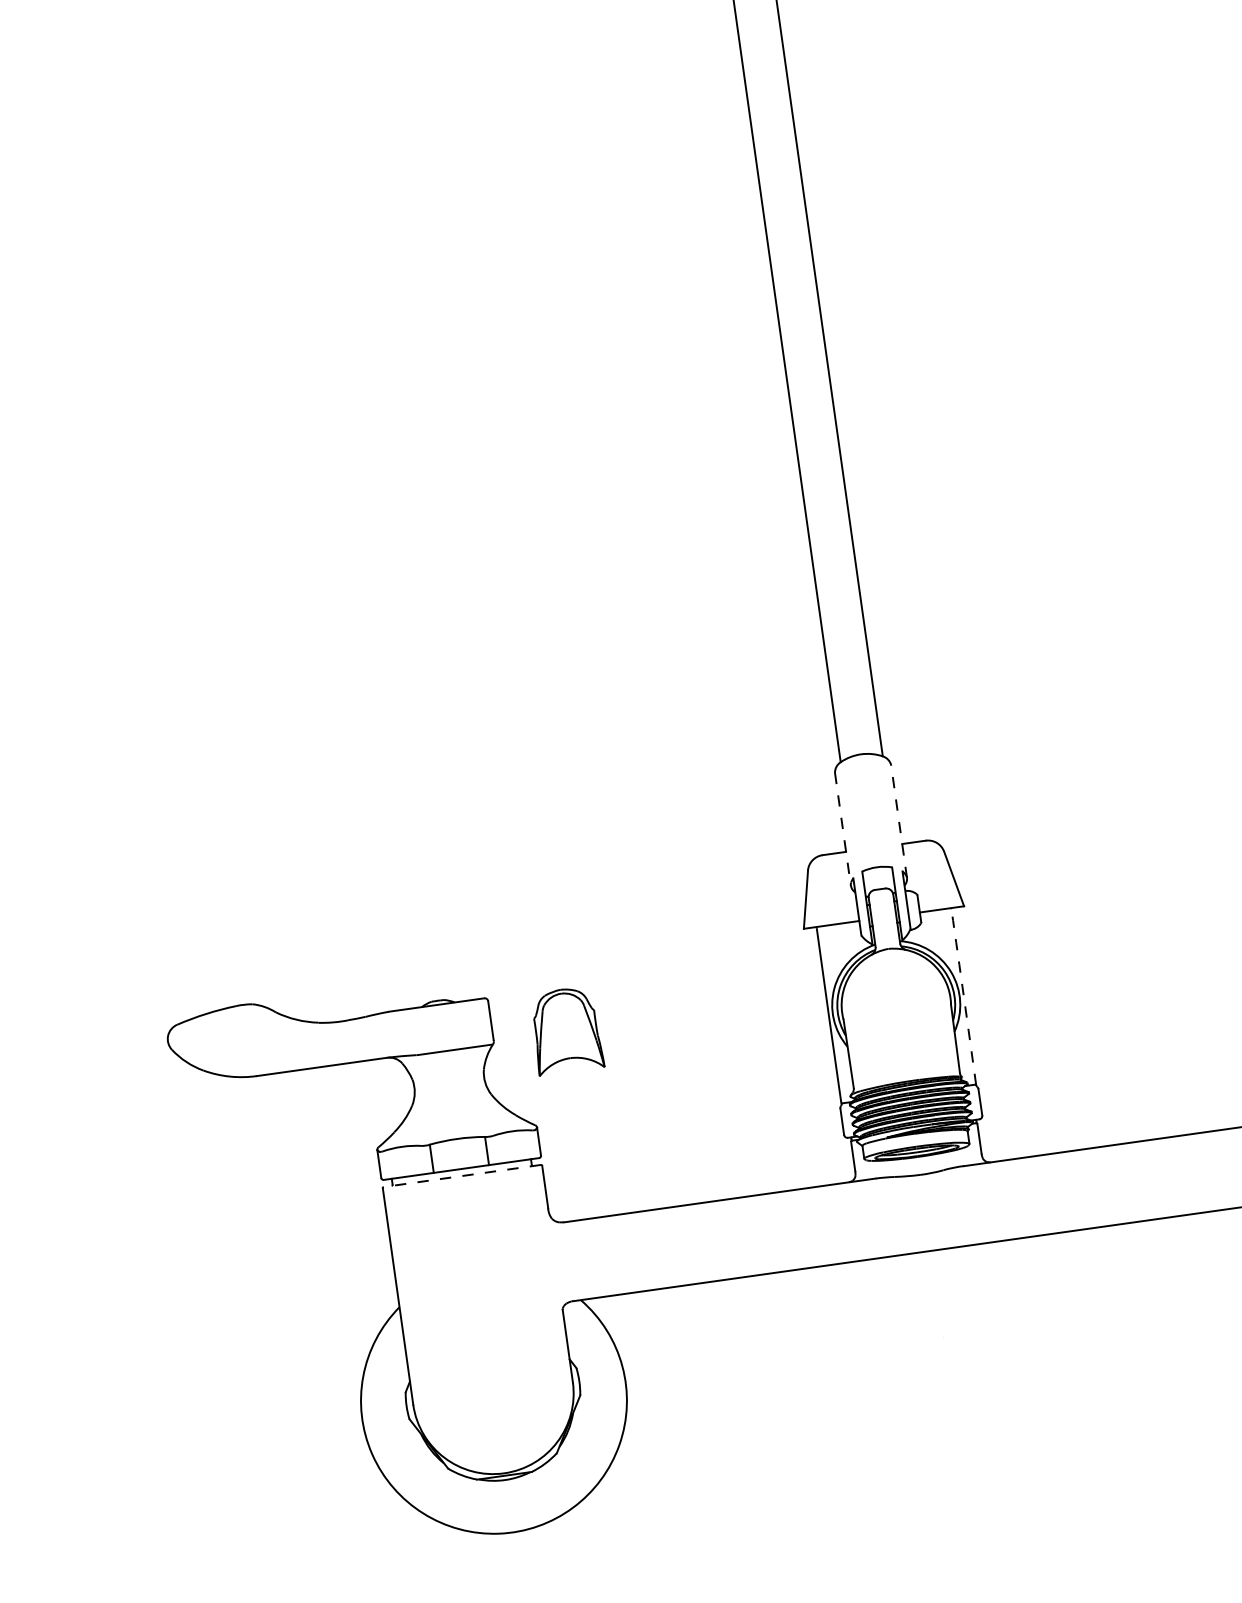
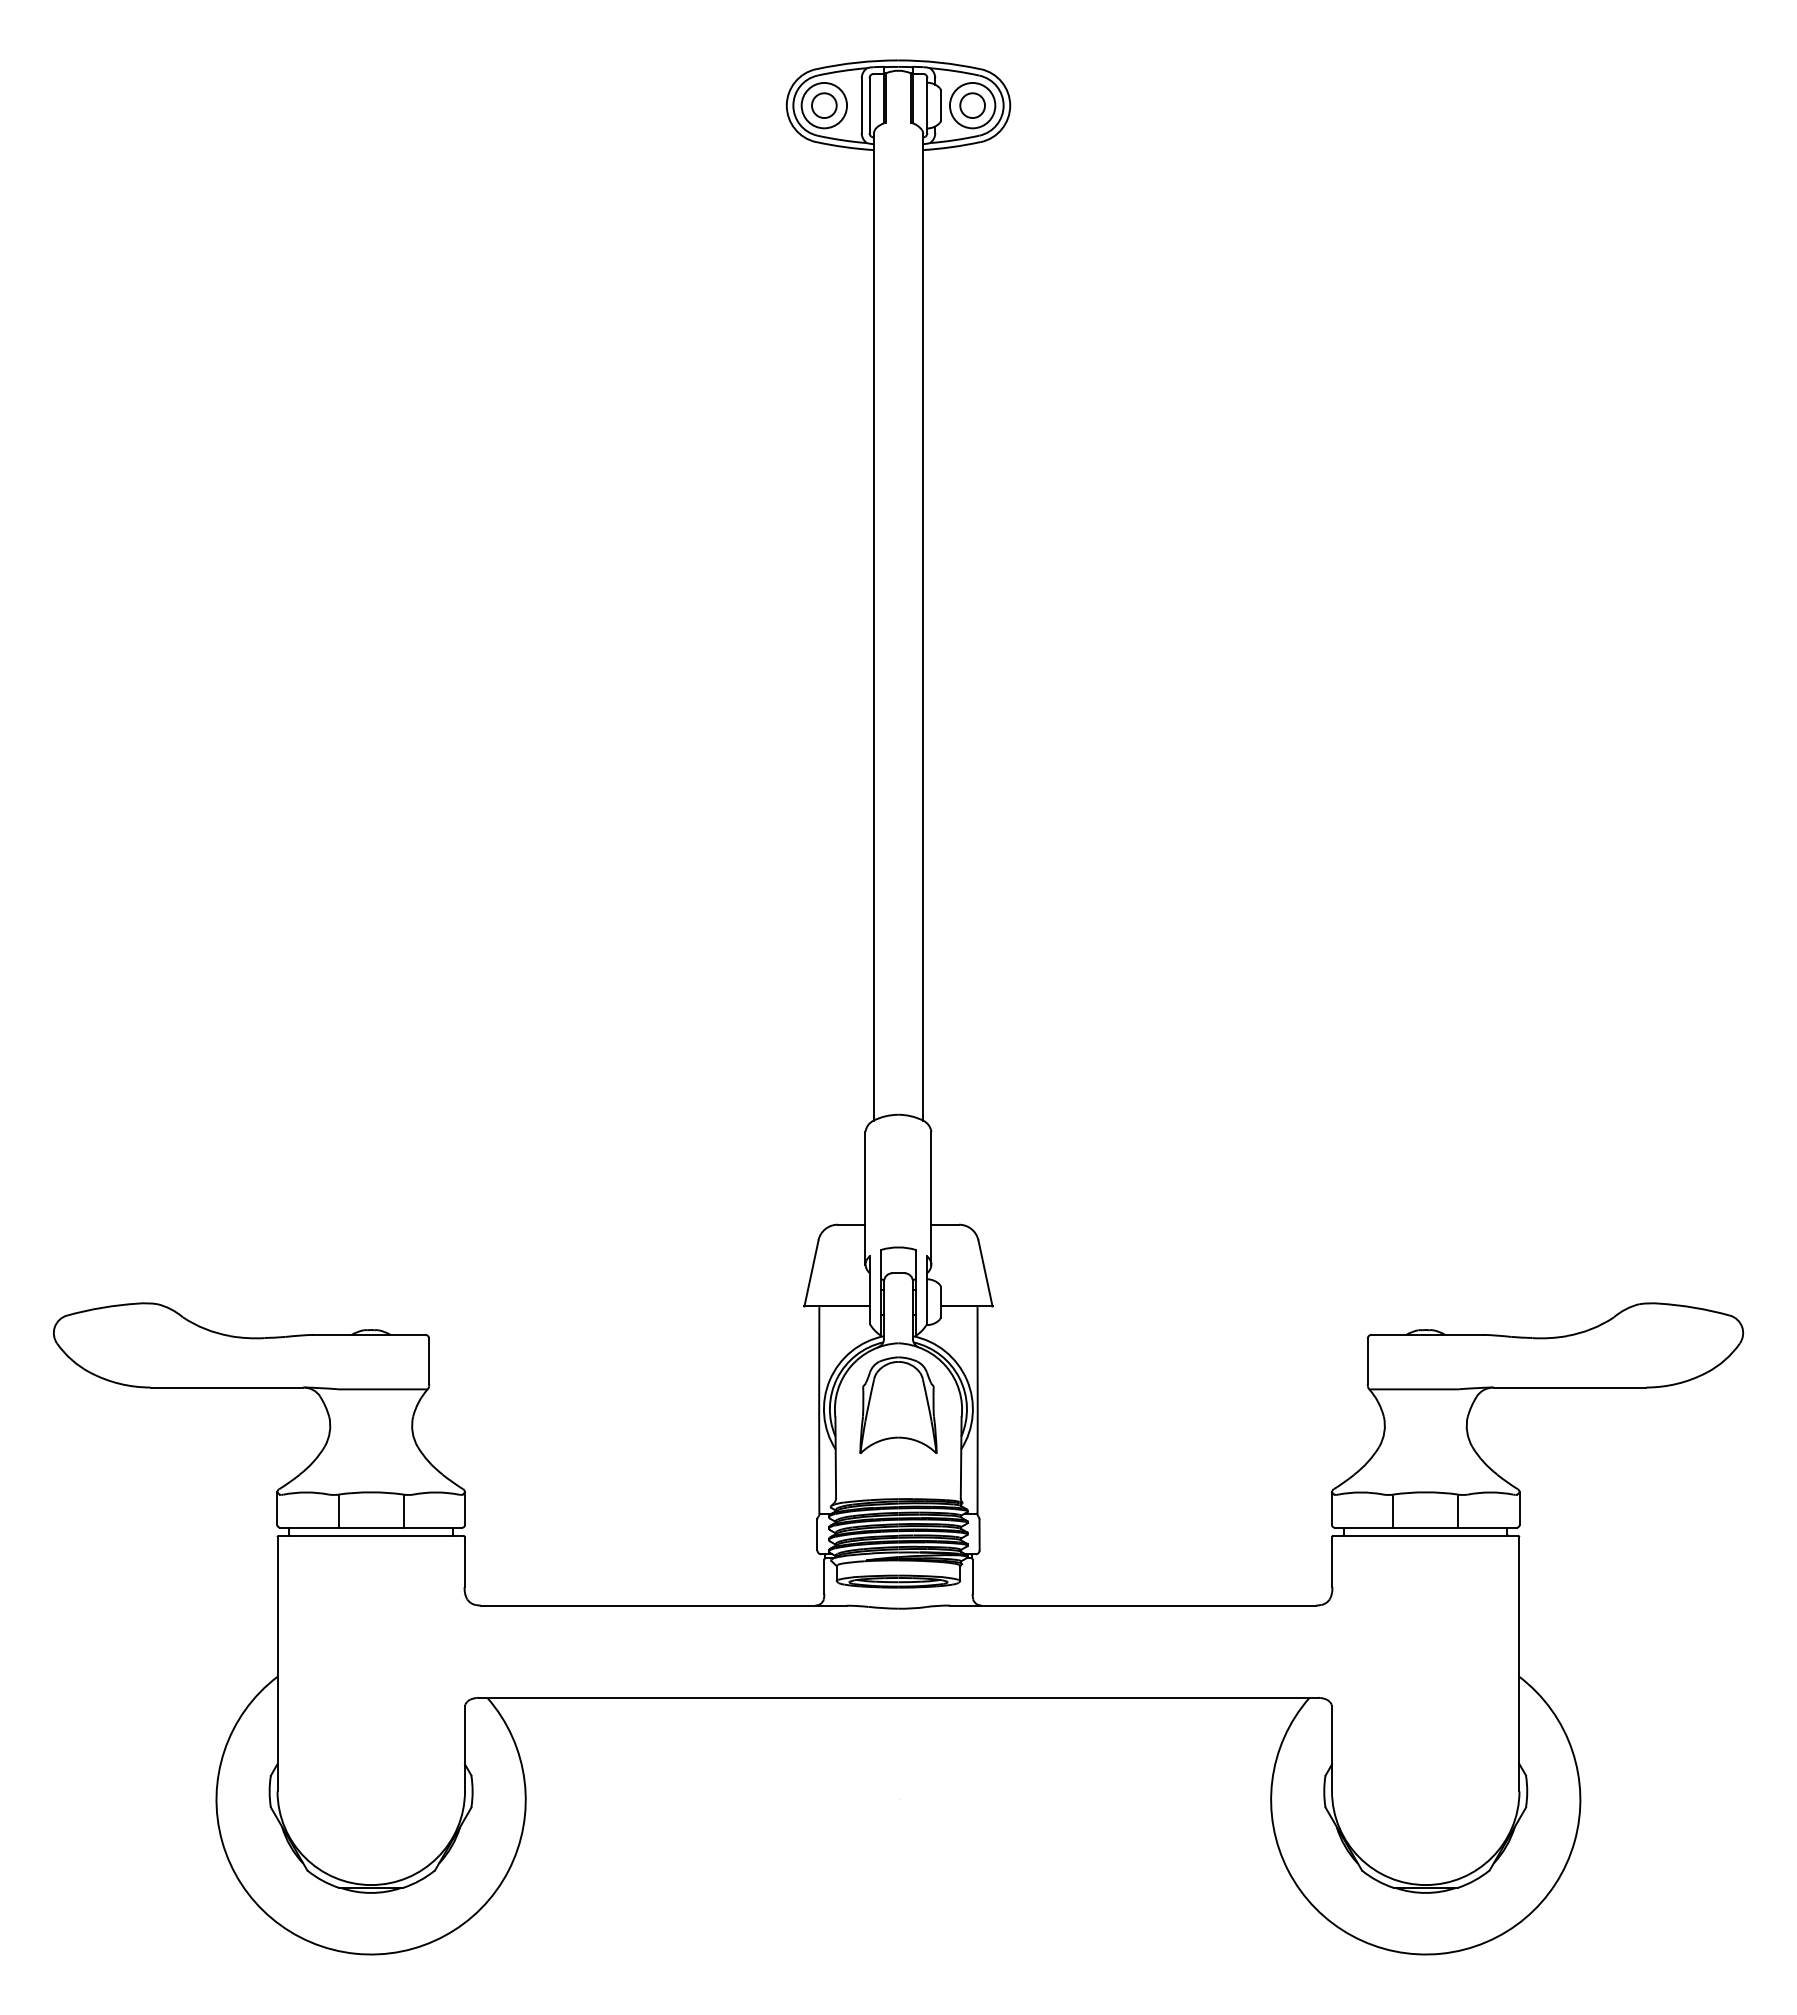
line: (899, 820) -> (931, 1197), dashed -> solid
line: (842, 829) -> (865, 1198), dashed -> solid
arc: (963, 997) -> (977, 1411), dashed -> solid
part: (566, 1029) -> (898, 1404), moved
line: (461, 1175) -> (370, 1535), dashed -> solid

